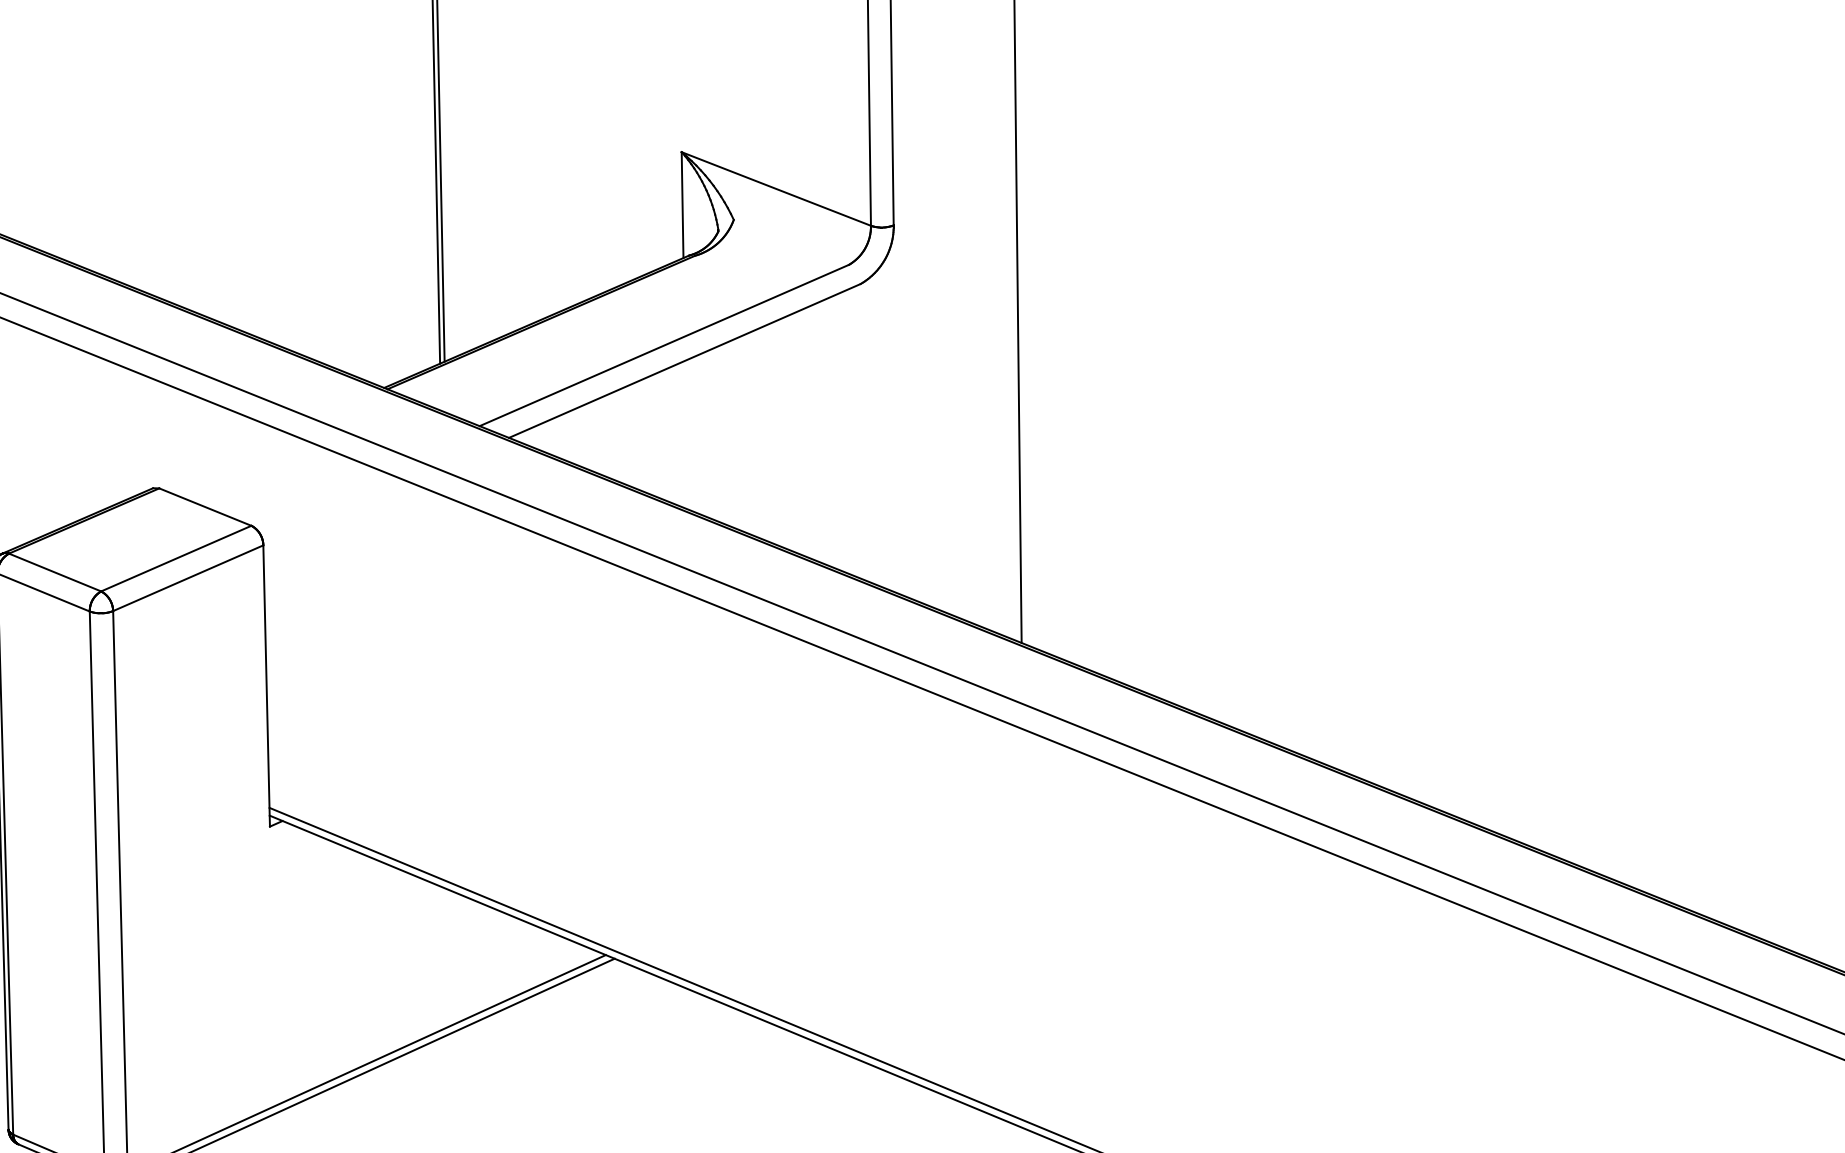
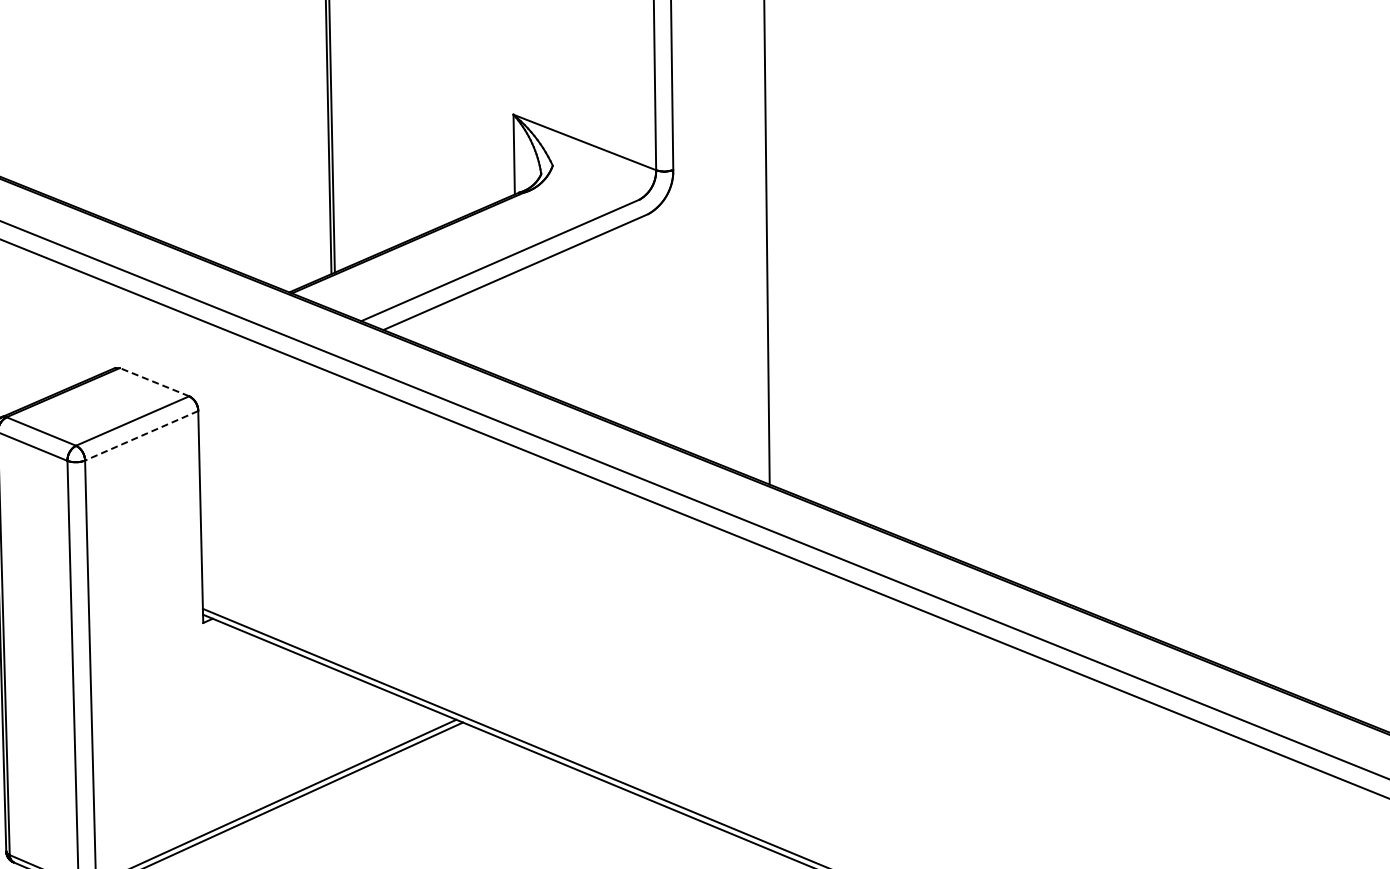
line: (205, 507) -> (154, 382), solid -> dashed
line: (188, 577) -> (141, 435), solid -> dashed

